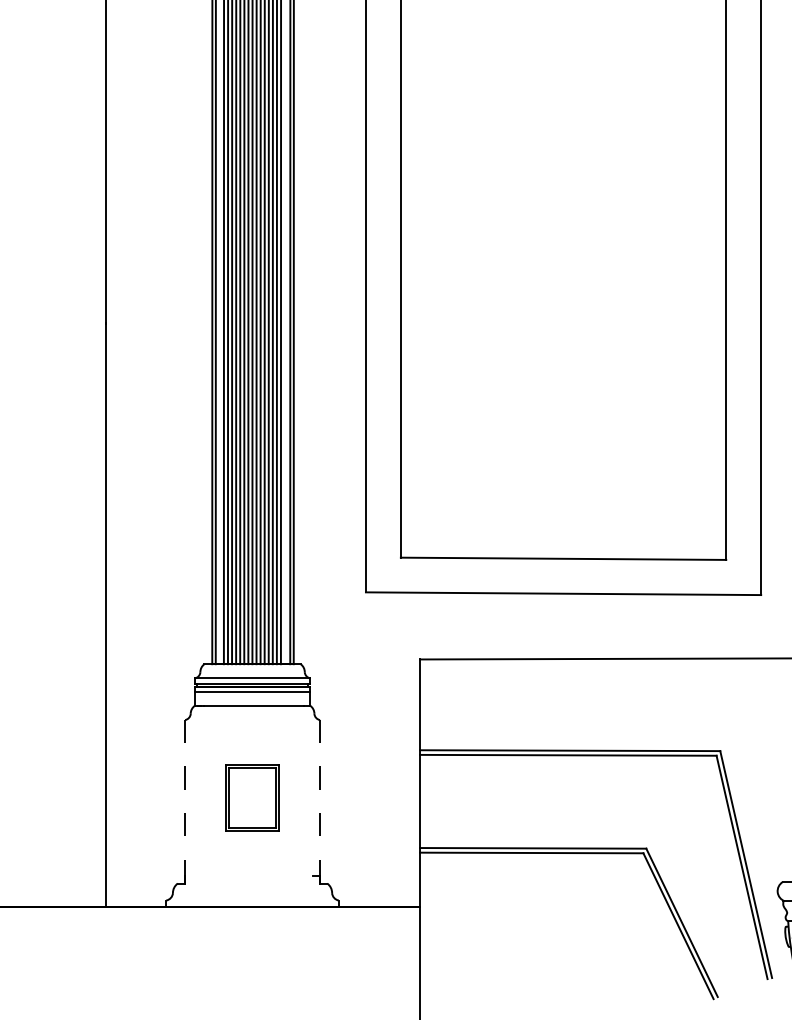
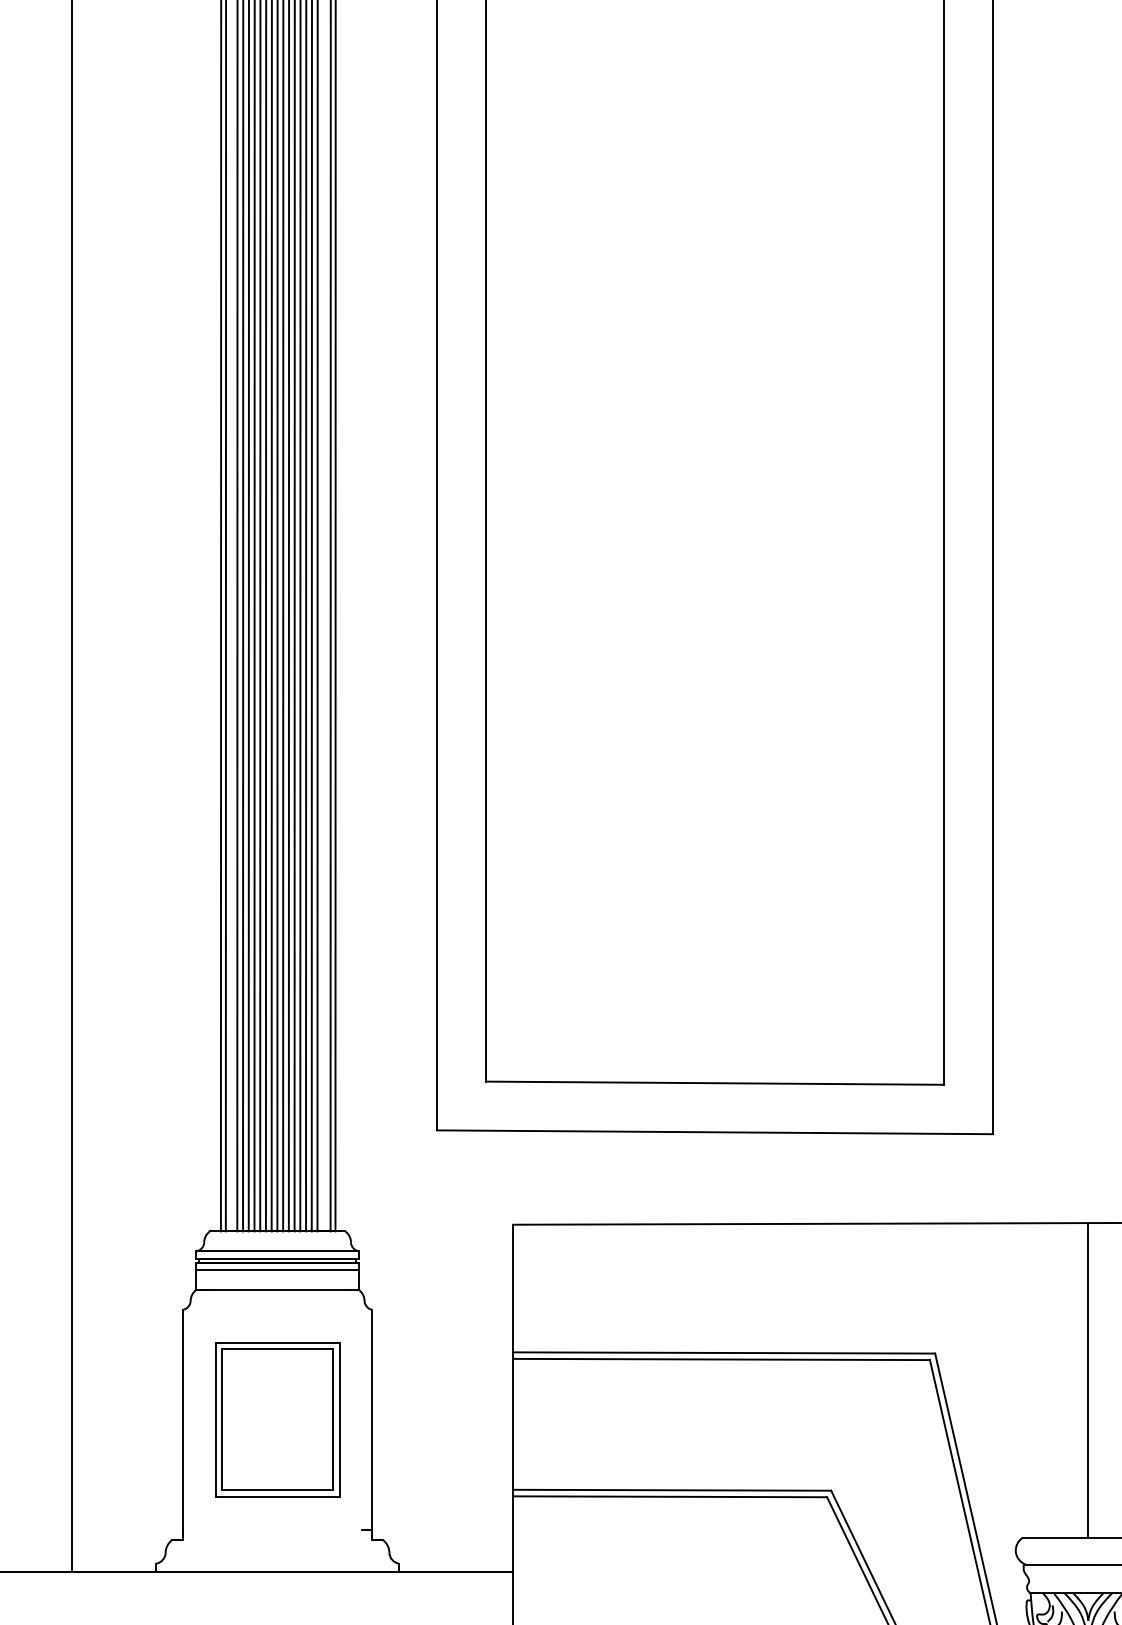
part: (252, 798) -> (277, 1419), size x1.67
line: (184, 800) -> (182, 1423), dashed -> solid
line: (320, 800) -> (372, 1423), dashed -> solid

